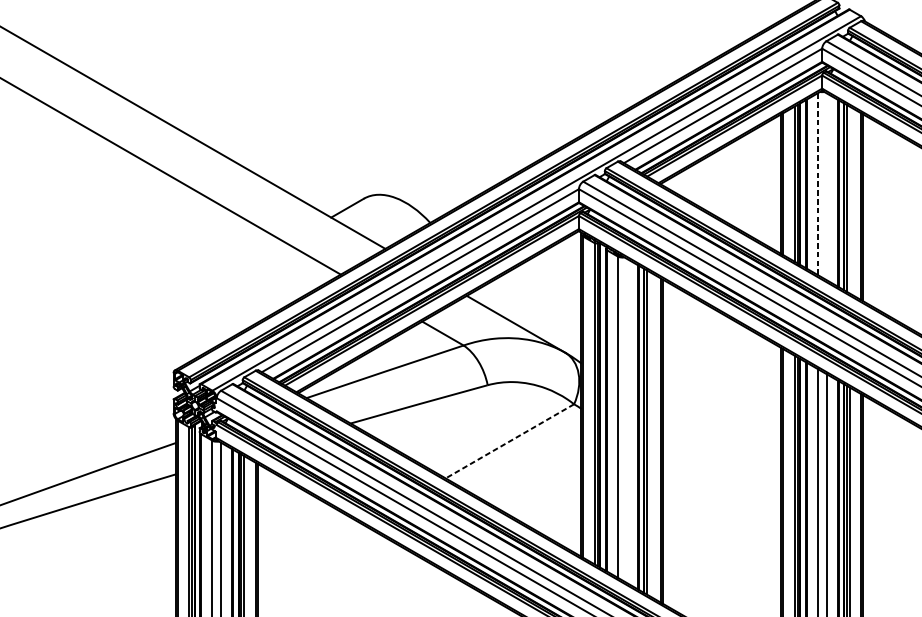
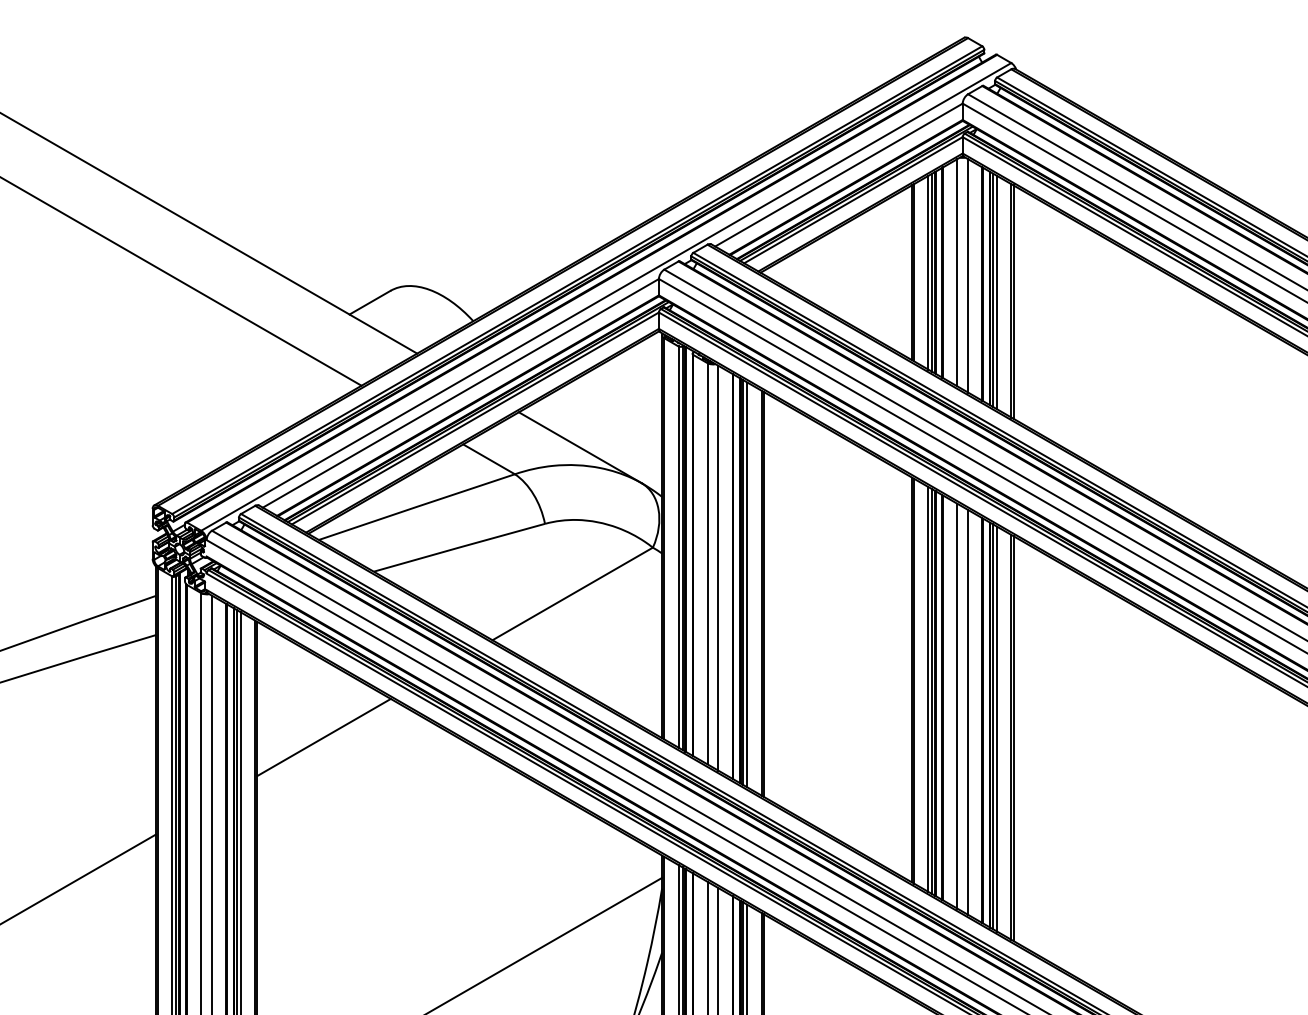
line: (818, 183) -> (957, 272), dashed -> solid
line: (826, 186) -> (968, 275), added
line: (850, 199) -> (997, 292), added
line: (626, 420) -> (718, 567), added
line: (649, 433) -> (747, 584), added
line: (509, 440) -> (572, 593), dashed -> solid
line: (310, 555) -> (323, 736), added

